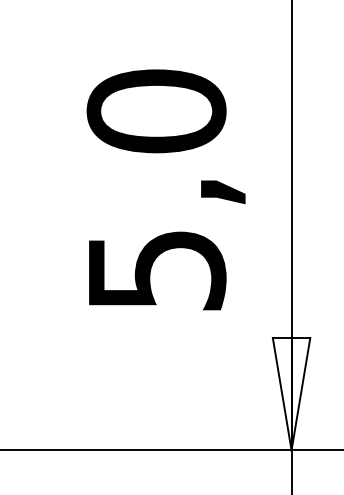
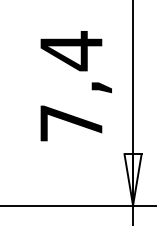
text: (156, 189) -> (71, 86), 5,0 -> 7,4

